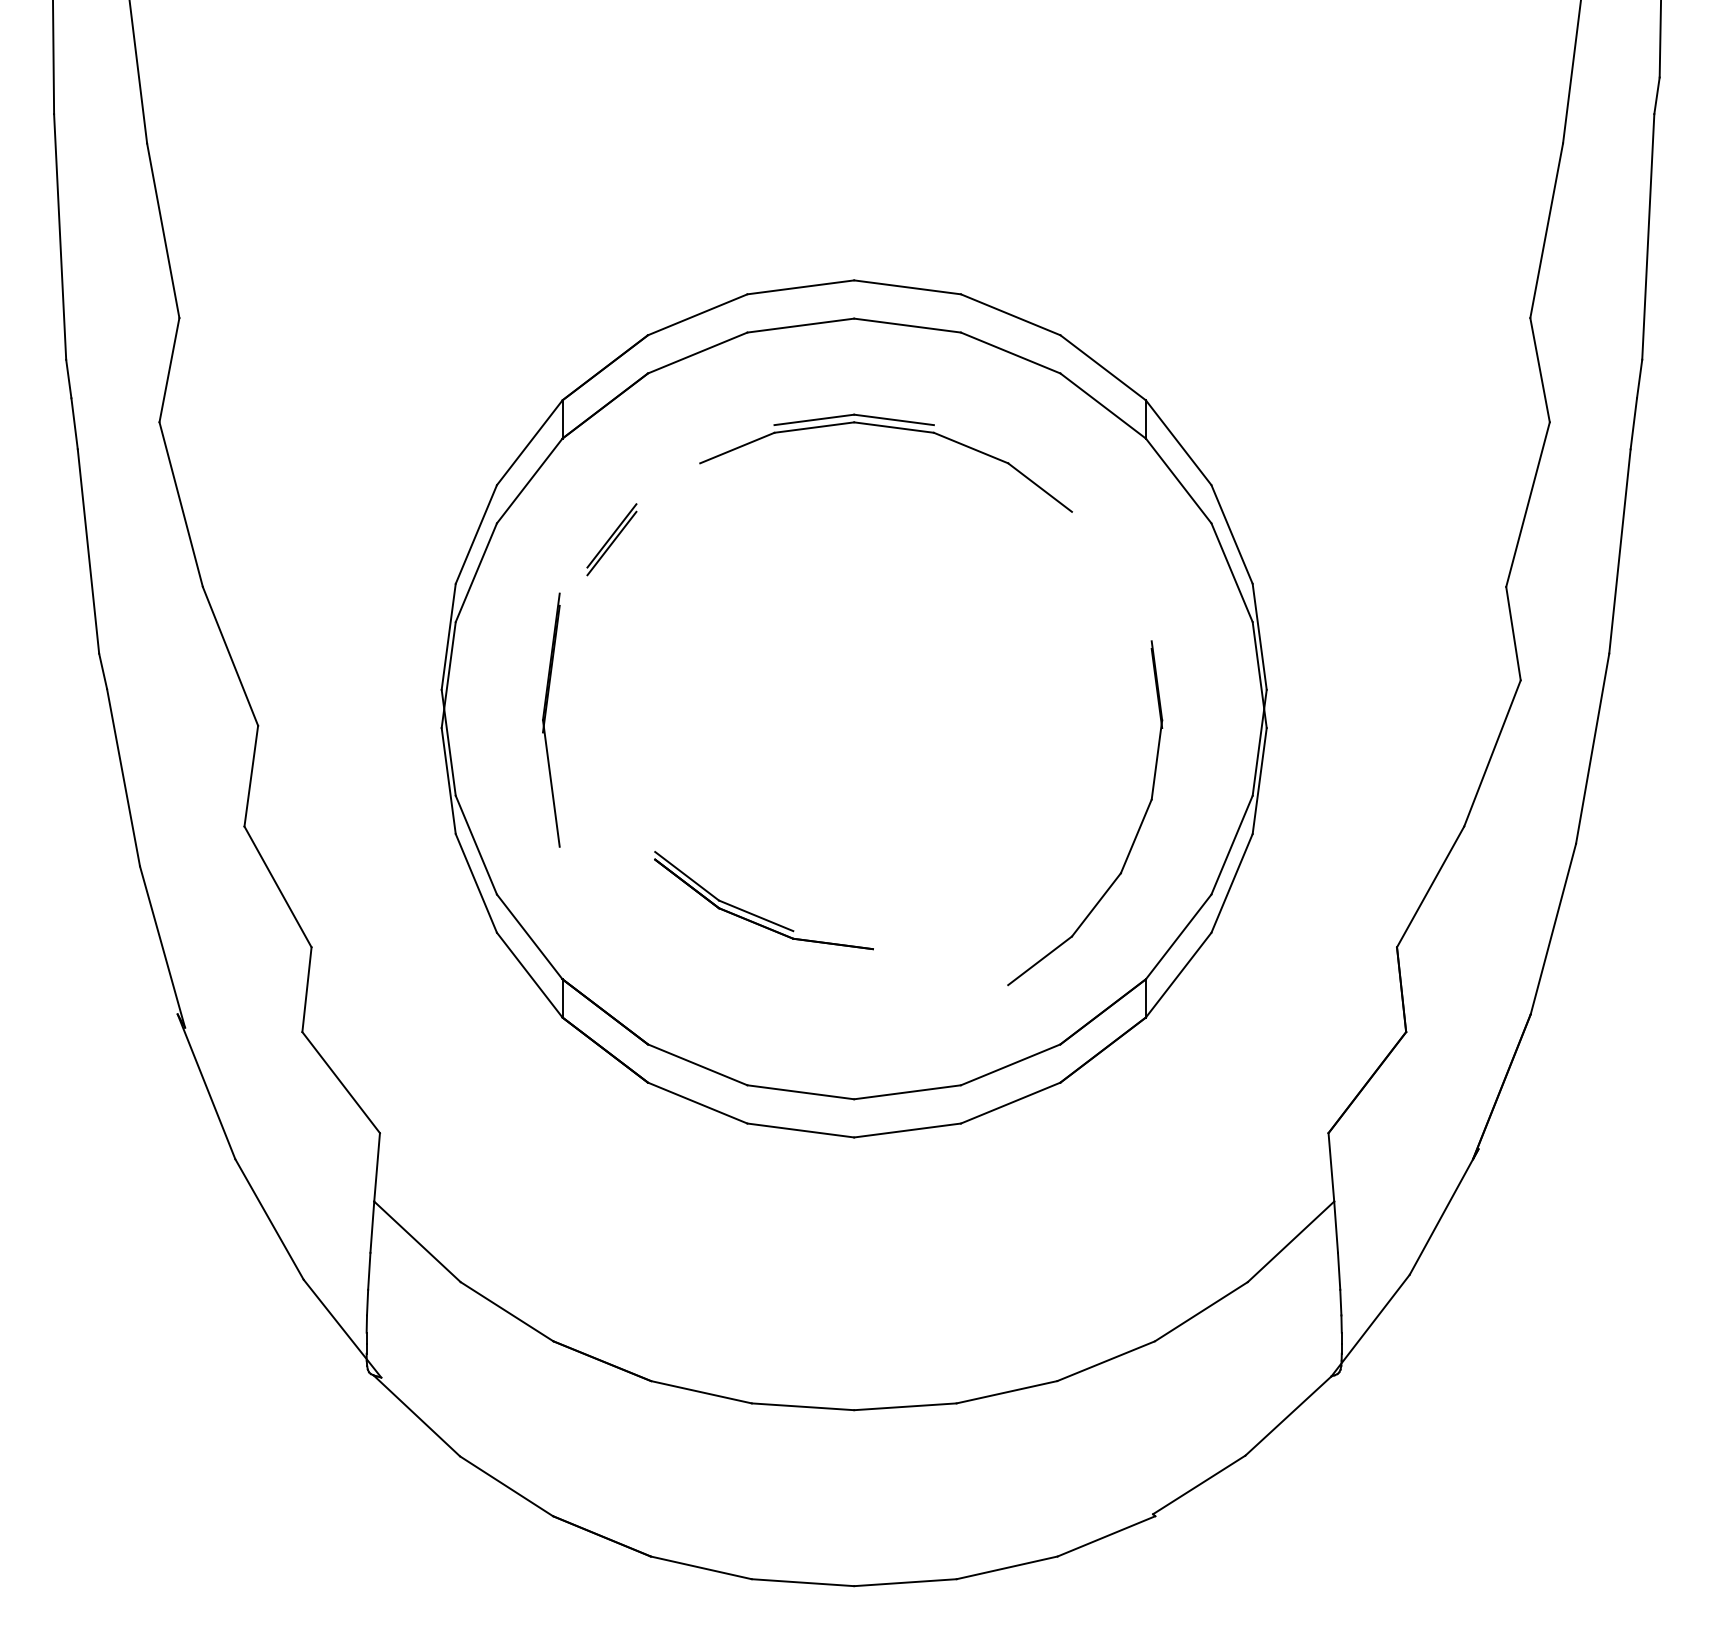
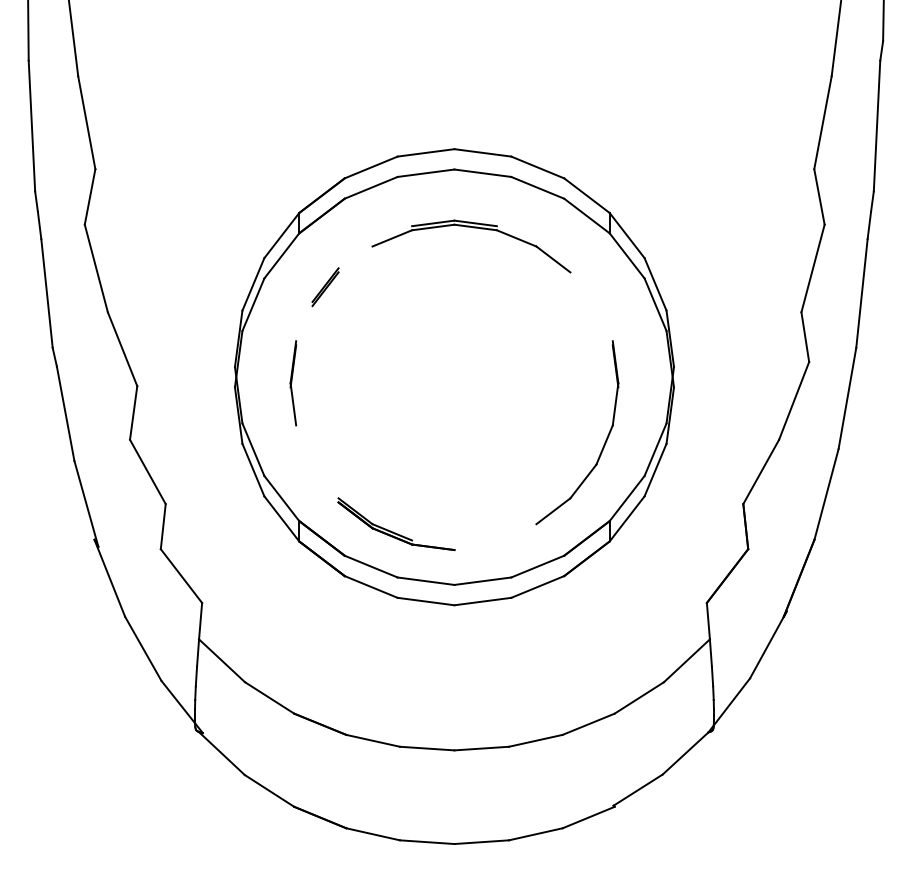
part: (551, 720) -> (293, 383), size x0.62
part: (758, 914) -> (393, 531), moved

